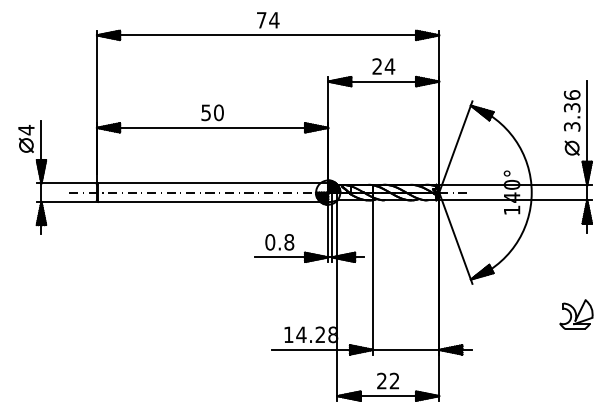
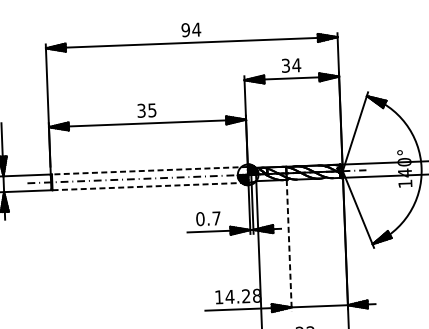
text: (261, 20) -> (185, 30), 74 -> 94
text: (377, 66) -> (286, 65), 24 -> 34
text: (212, 112) -> (146, 110), 50 -> 35
line: (213, 183) -> (150, 170), solid -> dashed
line: (213, 201) -> (150, 186), solid -> dashed
text: (289, 242) -> (216, 218), 0.8 -> 0.7
line: (373, 277) -> (289, 245), solid -> dashed

